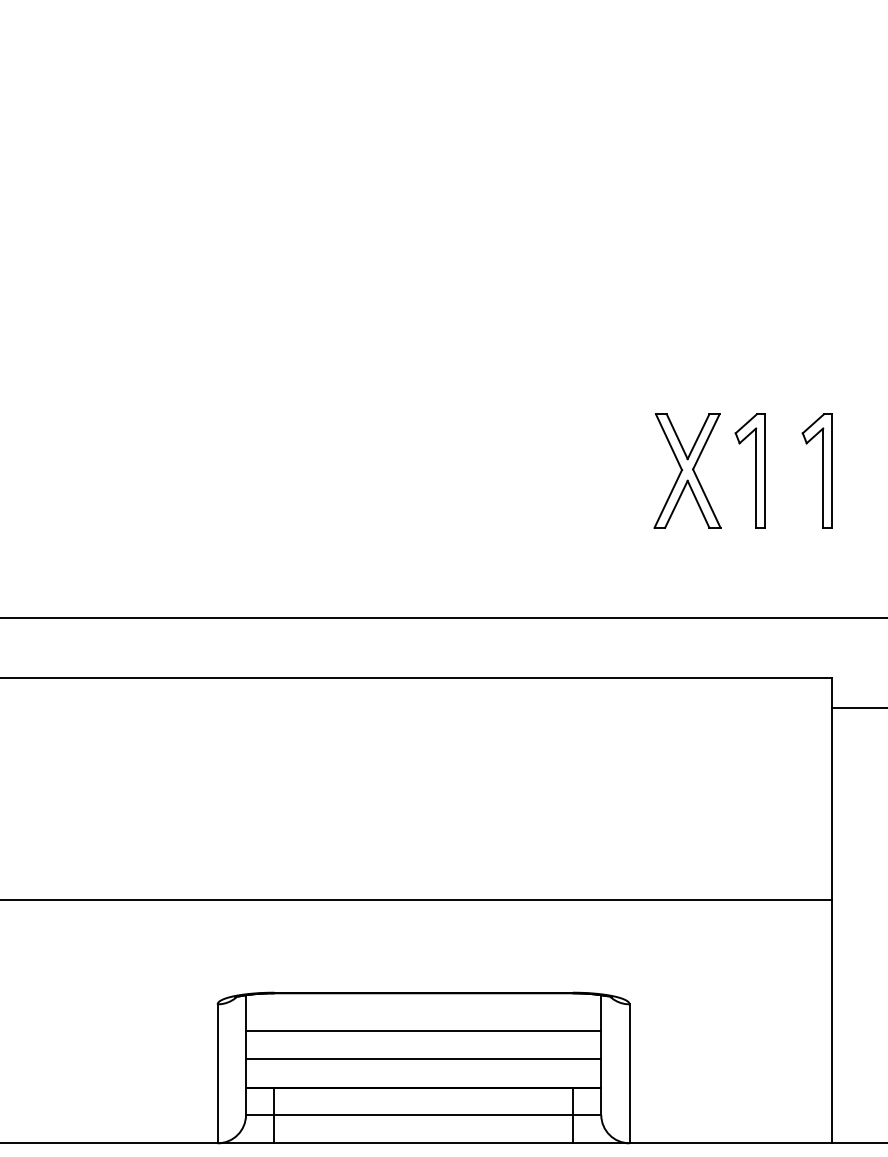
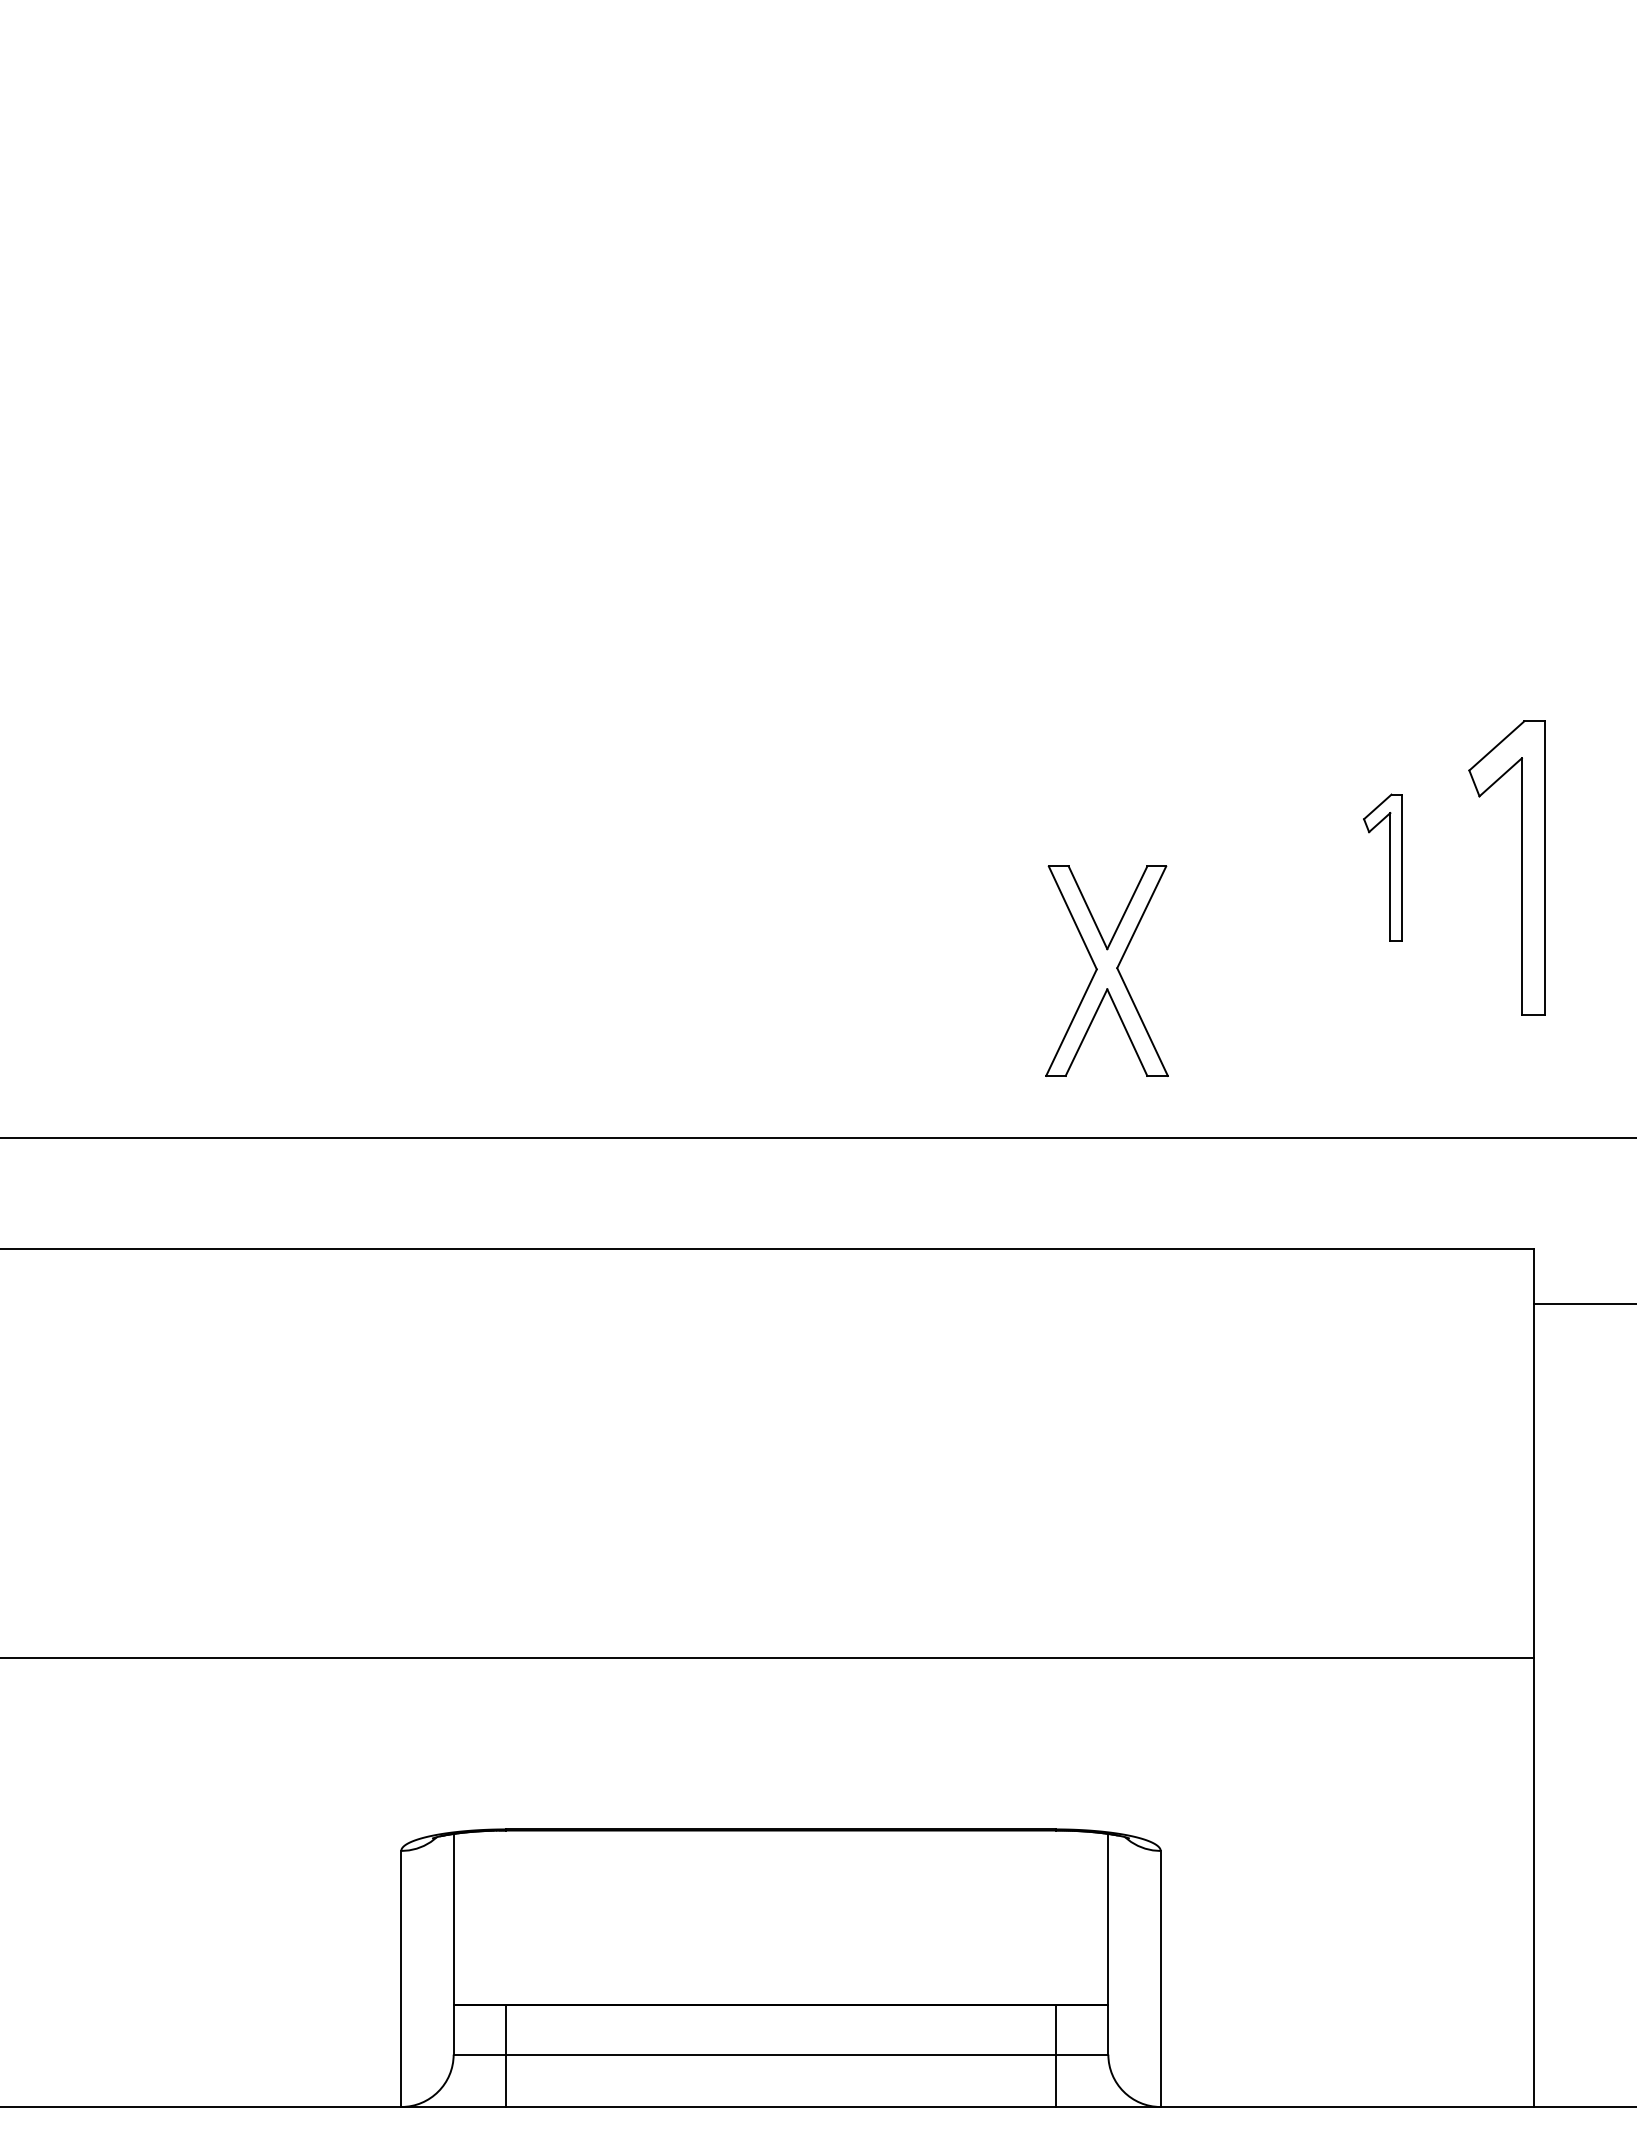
part: (687, 470) -> (1106, 970), moved
part: (749, 470) -> (1381, 866), size x0.7
part: (816, 470) -> (1505, 866), size x1.4
line: (423, 1030) -> (780, 1899), removed
line: (423, 1059) -> (780, 1952), removed

